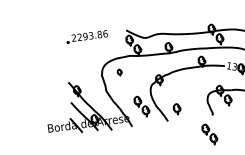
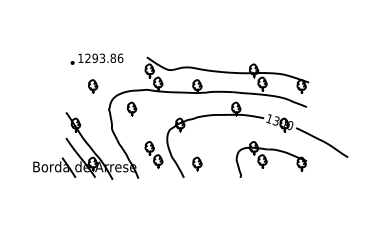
text: (73, 37) -> (80, 57), 2293.86 -> 1293.86
part: (87, 58) -> (93, 86), added
part: (119, 72) -> (131, 108), size x1.67
part: (209, 134) -> (233, 200), removed

